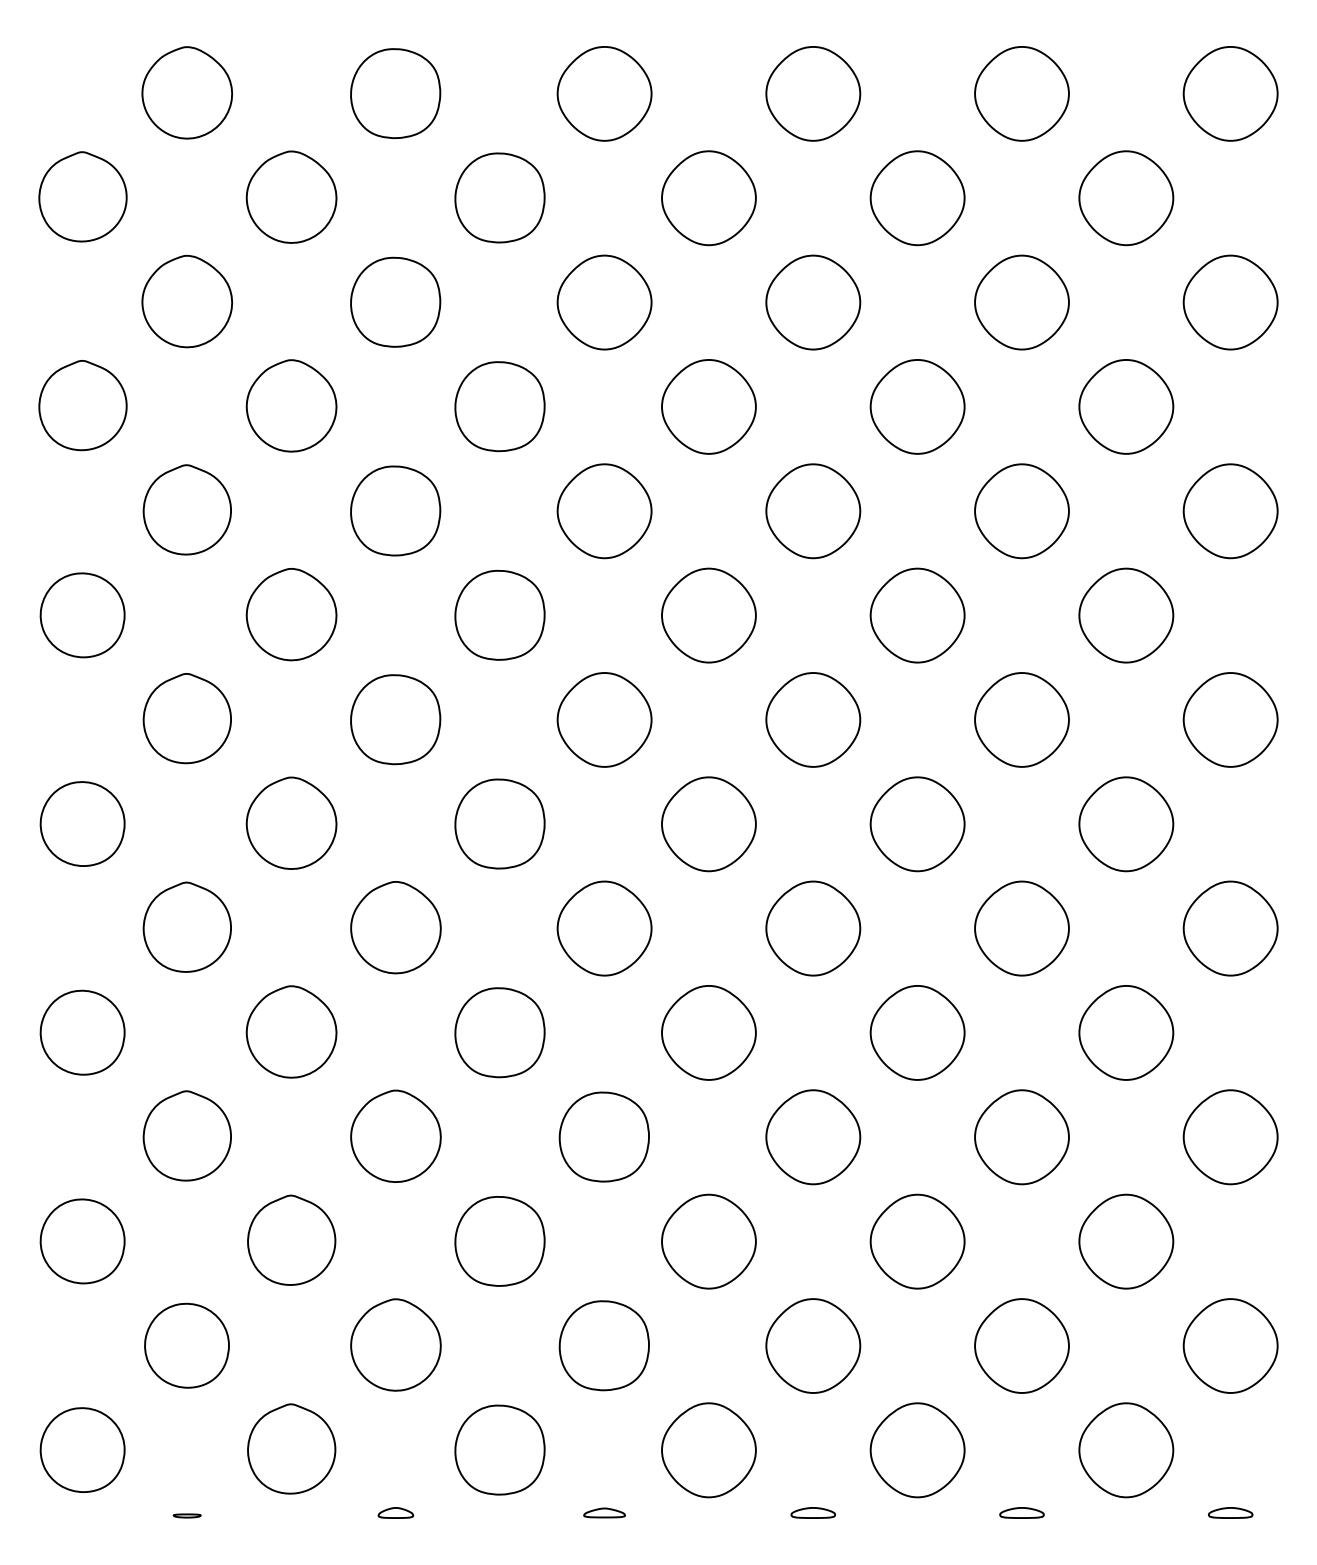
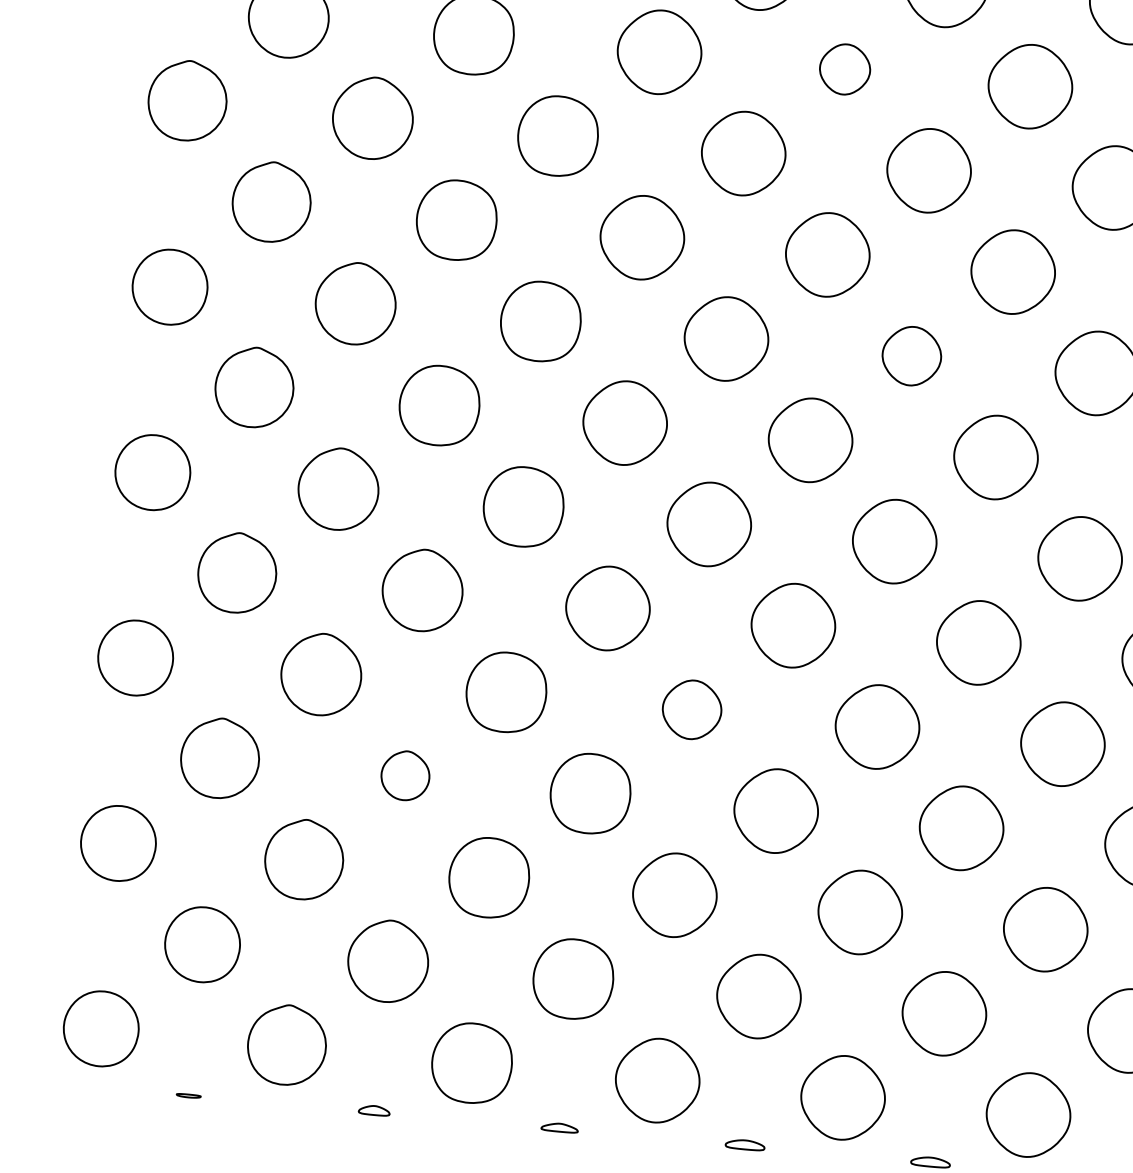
part: (813, 302) -> (845, 69), size x0.6
part: (917, 615) -> (911, 356), size x0.7
part: (708, 1032) -> (691, 709), size x0.7
part: (395, 1135) -> (405, 775), size x0.6

